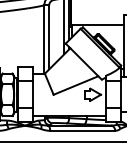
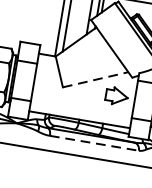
line: (76, 85) -> (96, 79), solid -> dashed
line: (83, 130) -> (95, 143), solid -> dashed

